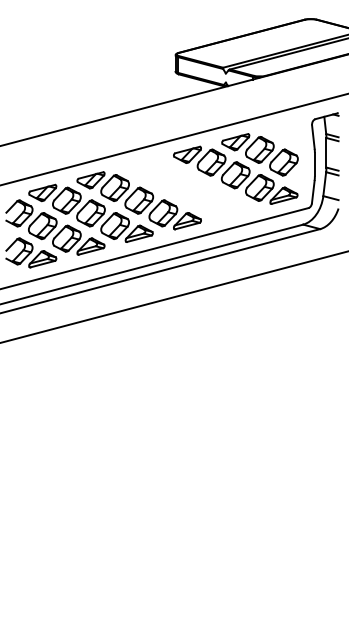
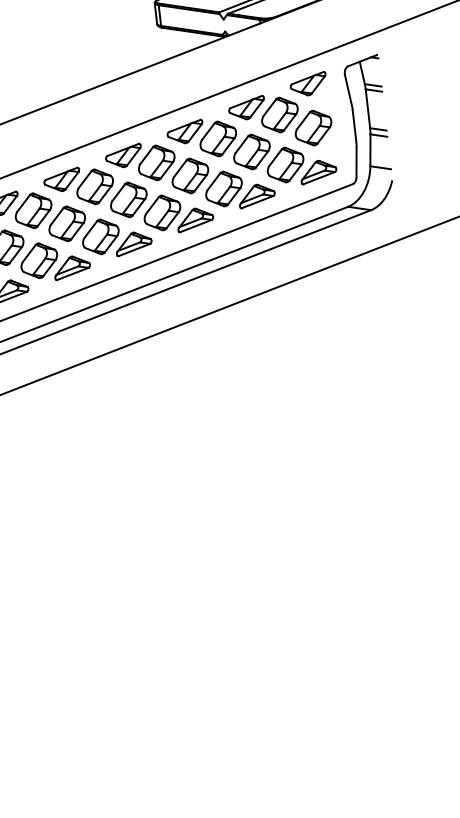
part: (283, 129) -> (307, 84), added
part: (187, 187) -> (190, 175), added

